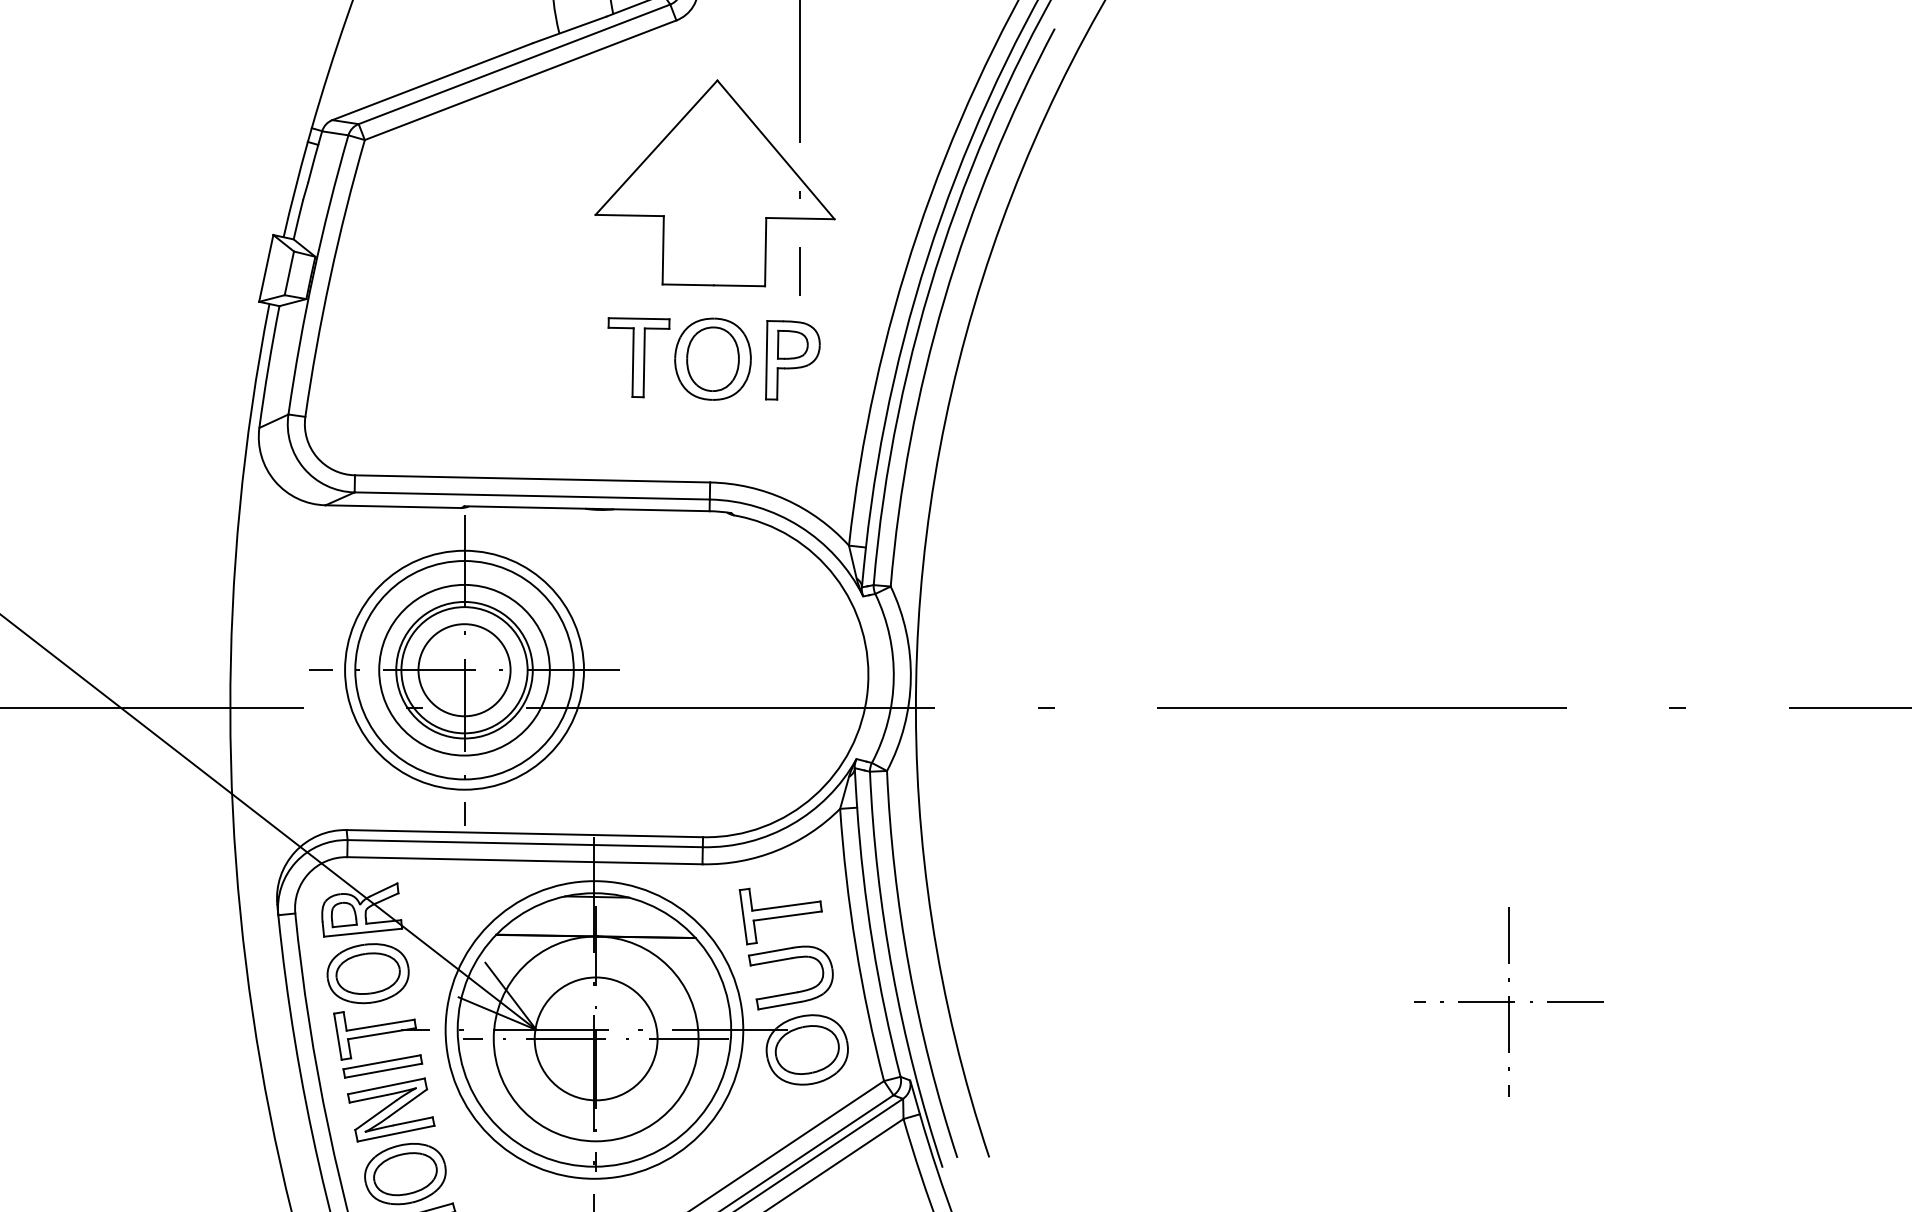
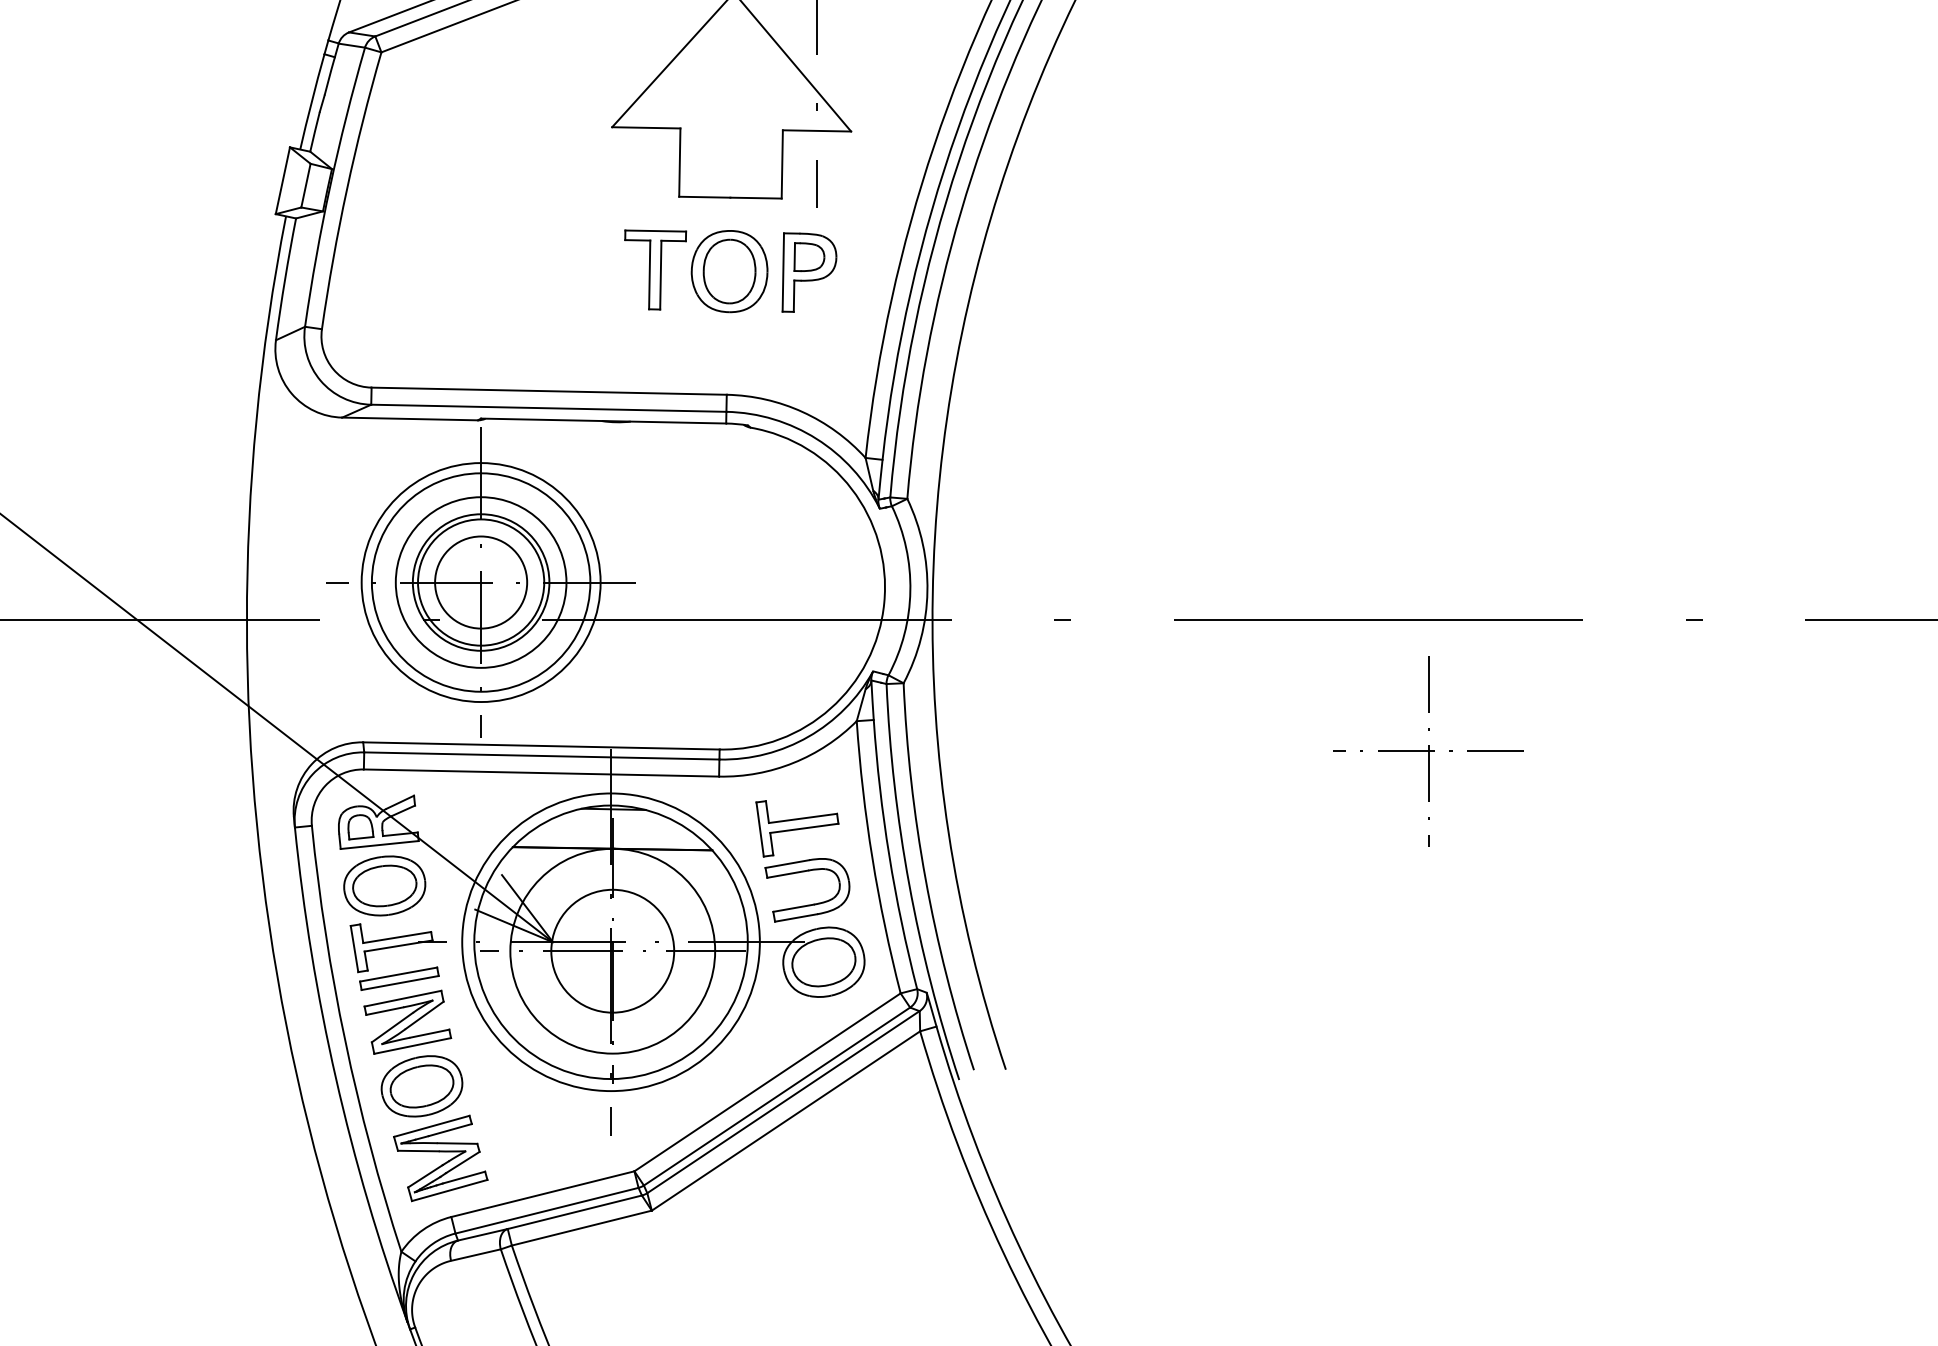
part: (1508, 1002) -> (1428, 751), moved

